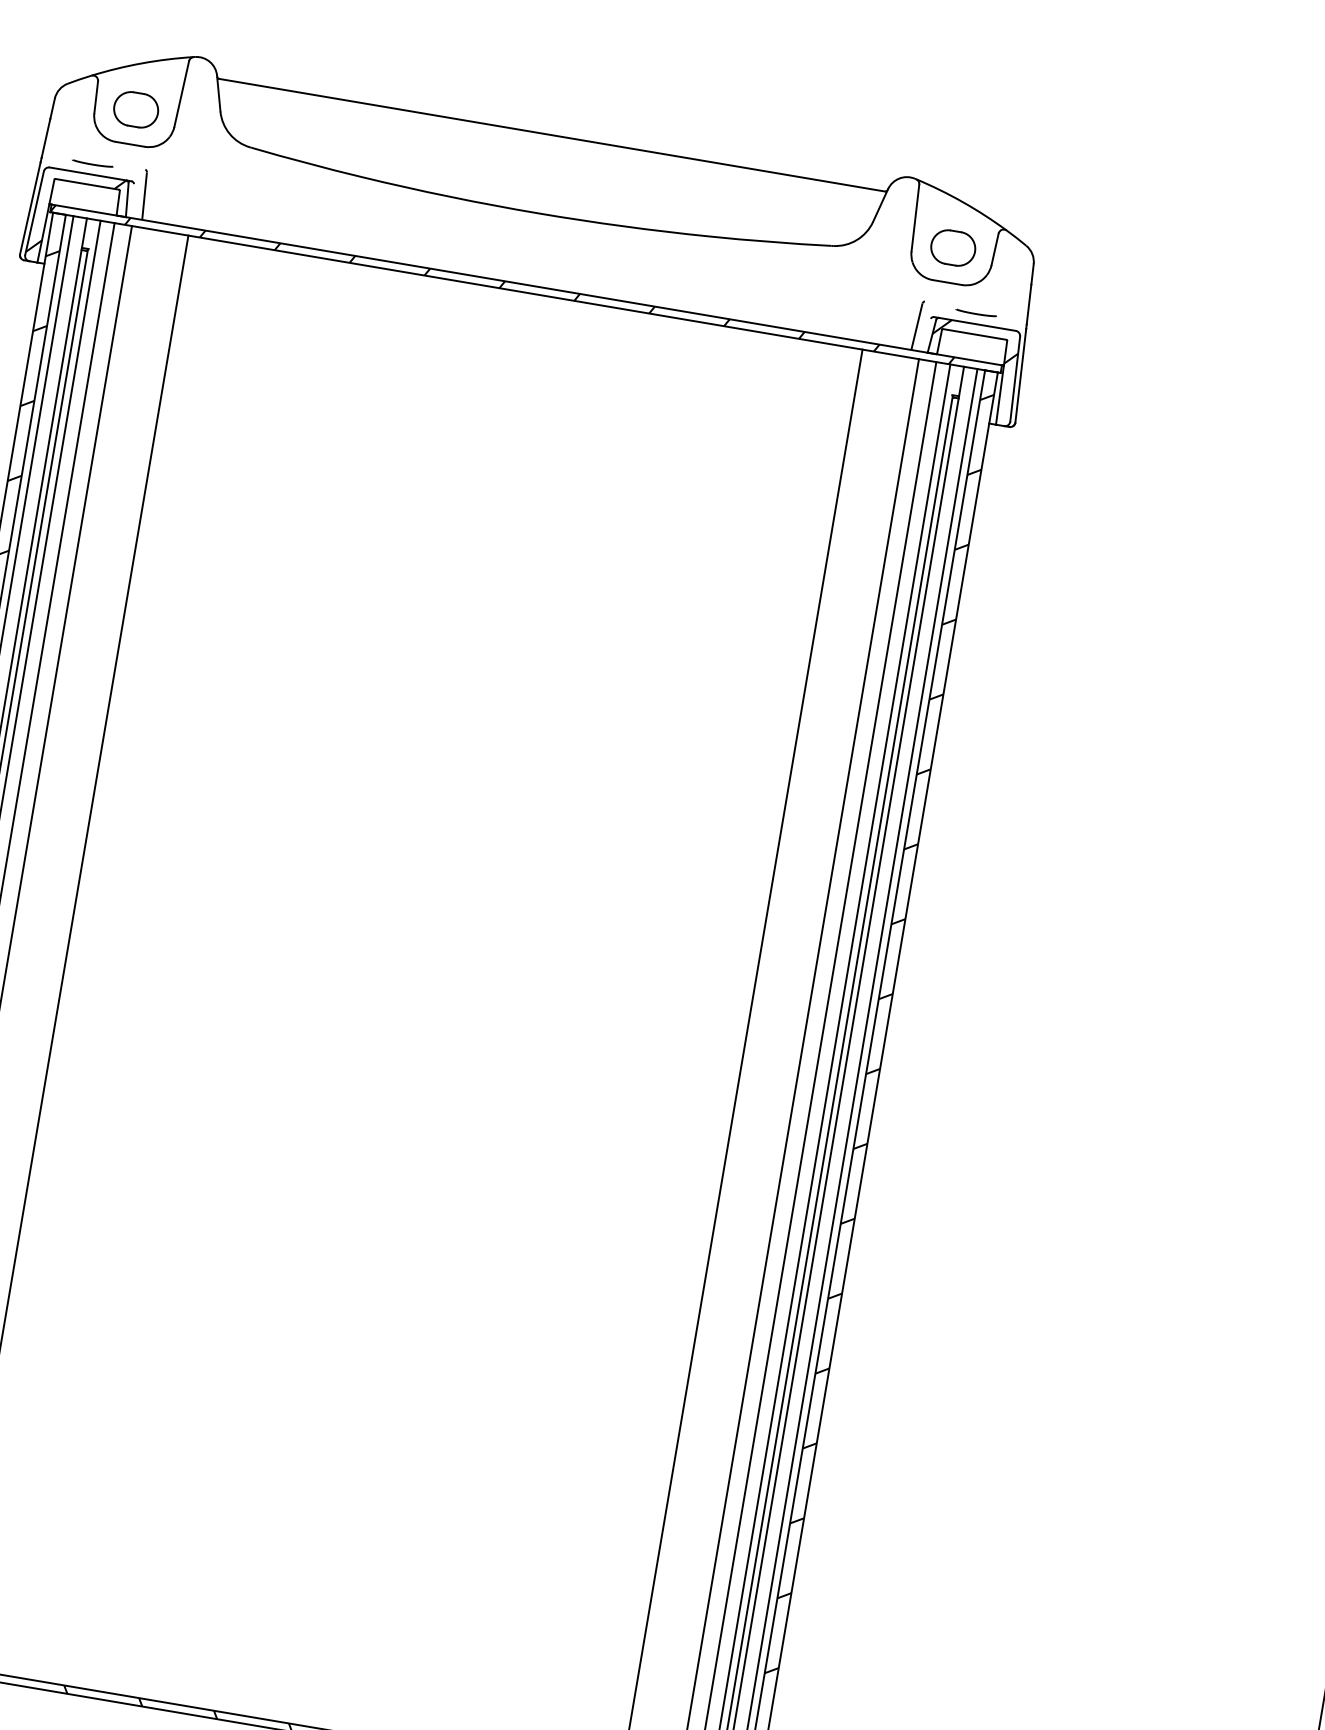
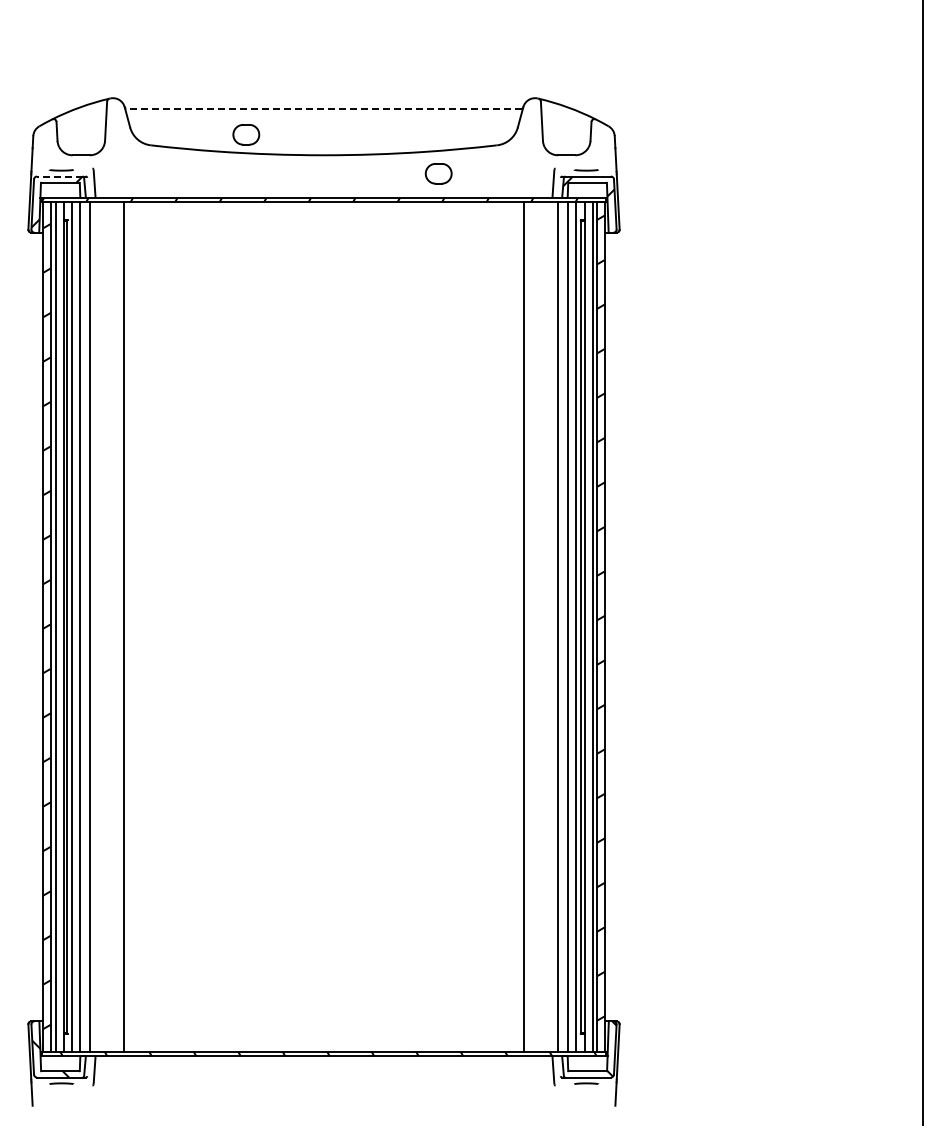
part: (136, 109) -> (246, 134), moved
line: (553, 134) -> (324, 108), solid -> dashed
line: (87, 173) -> (59, 176), solid -> dashed
part: (952, 247) -> (438, 173), moved

